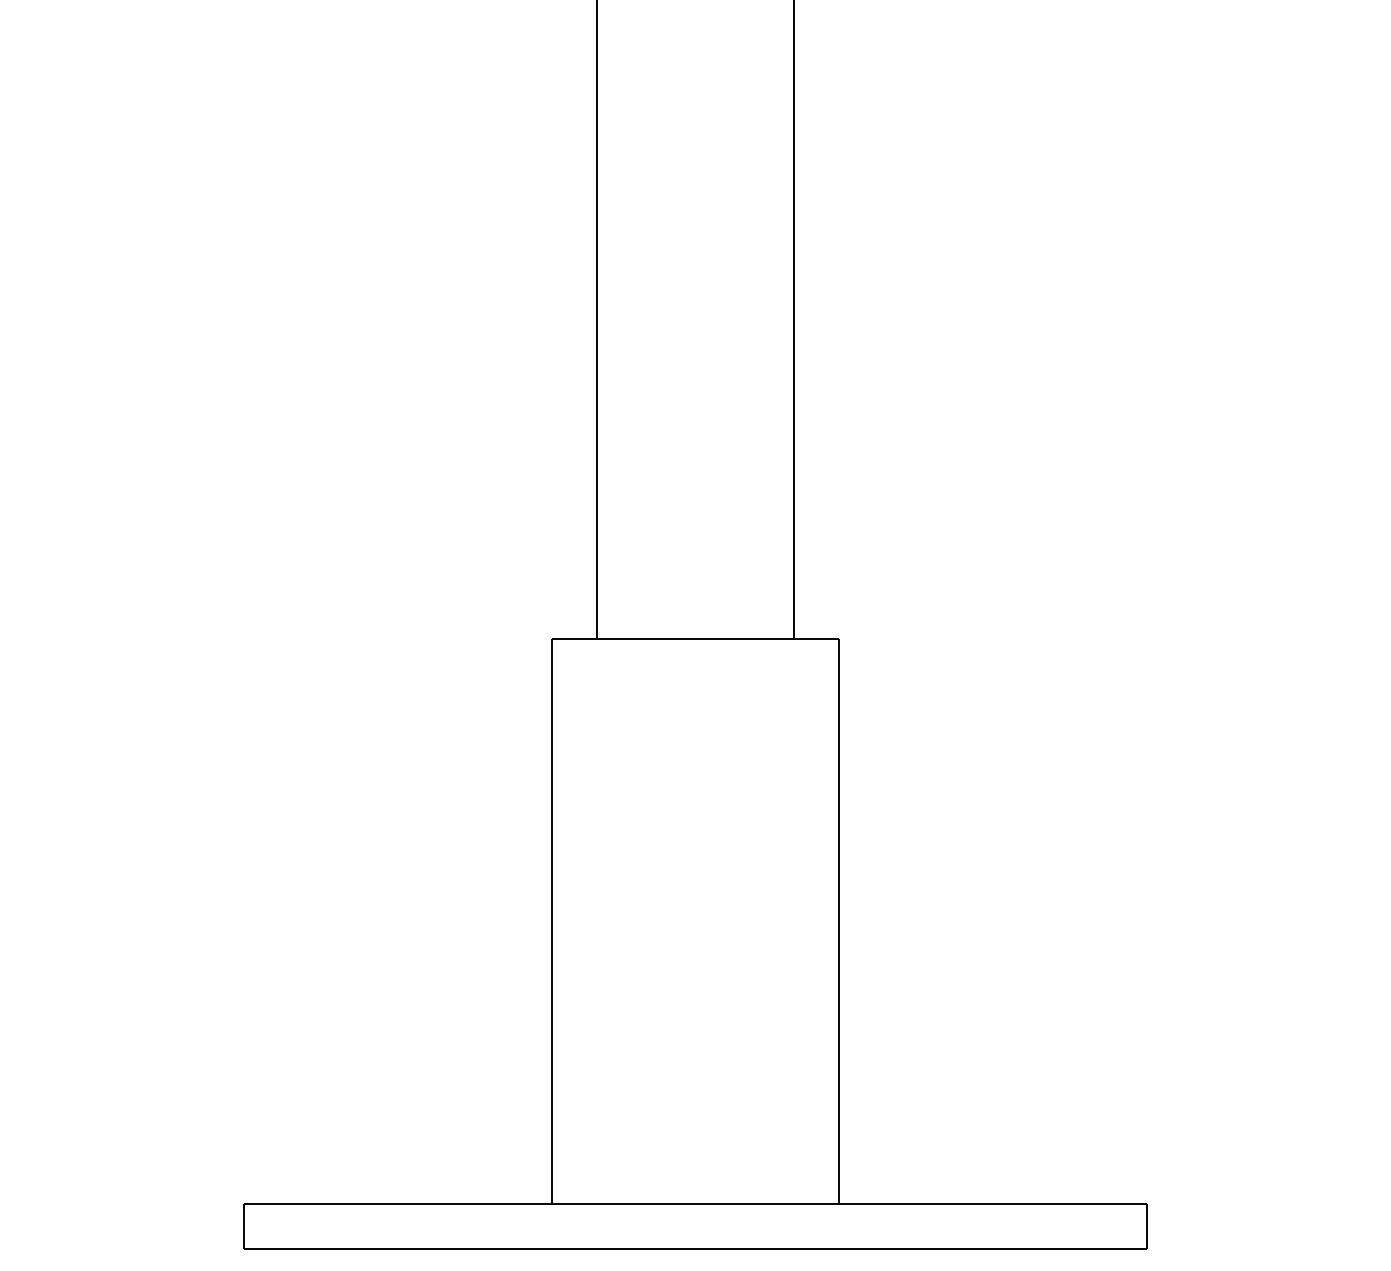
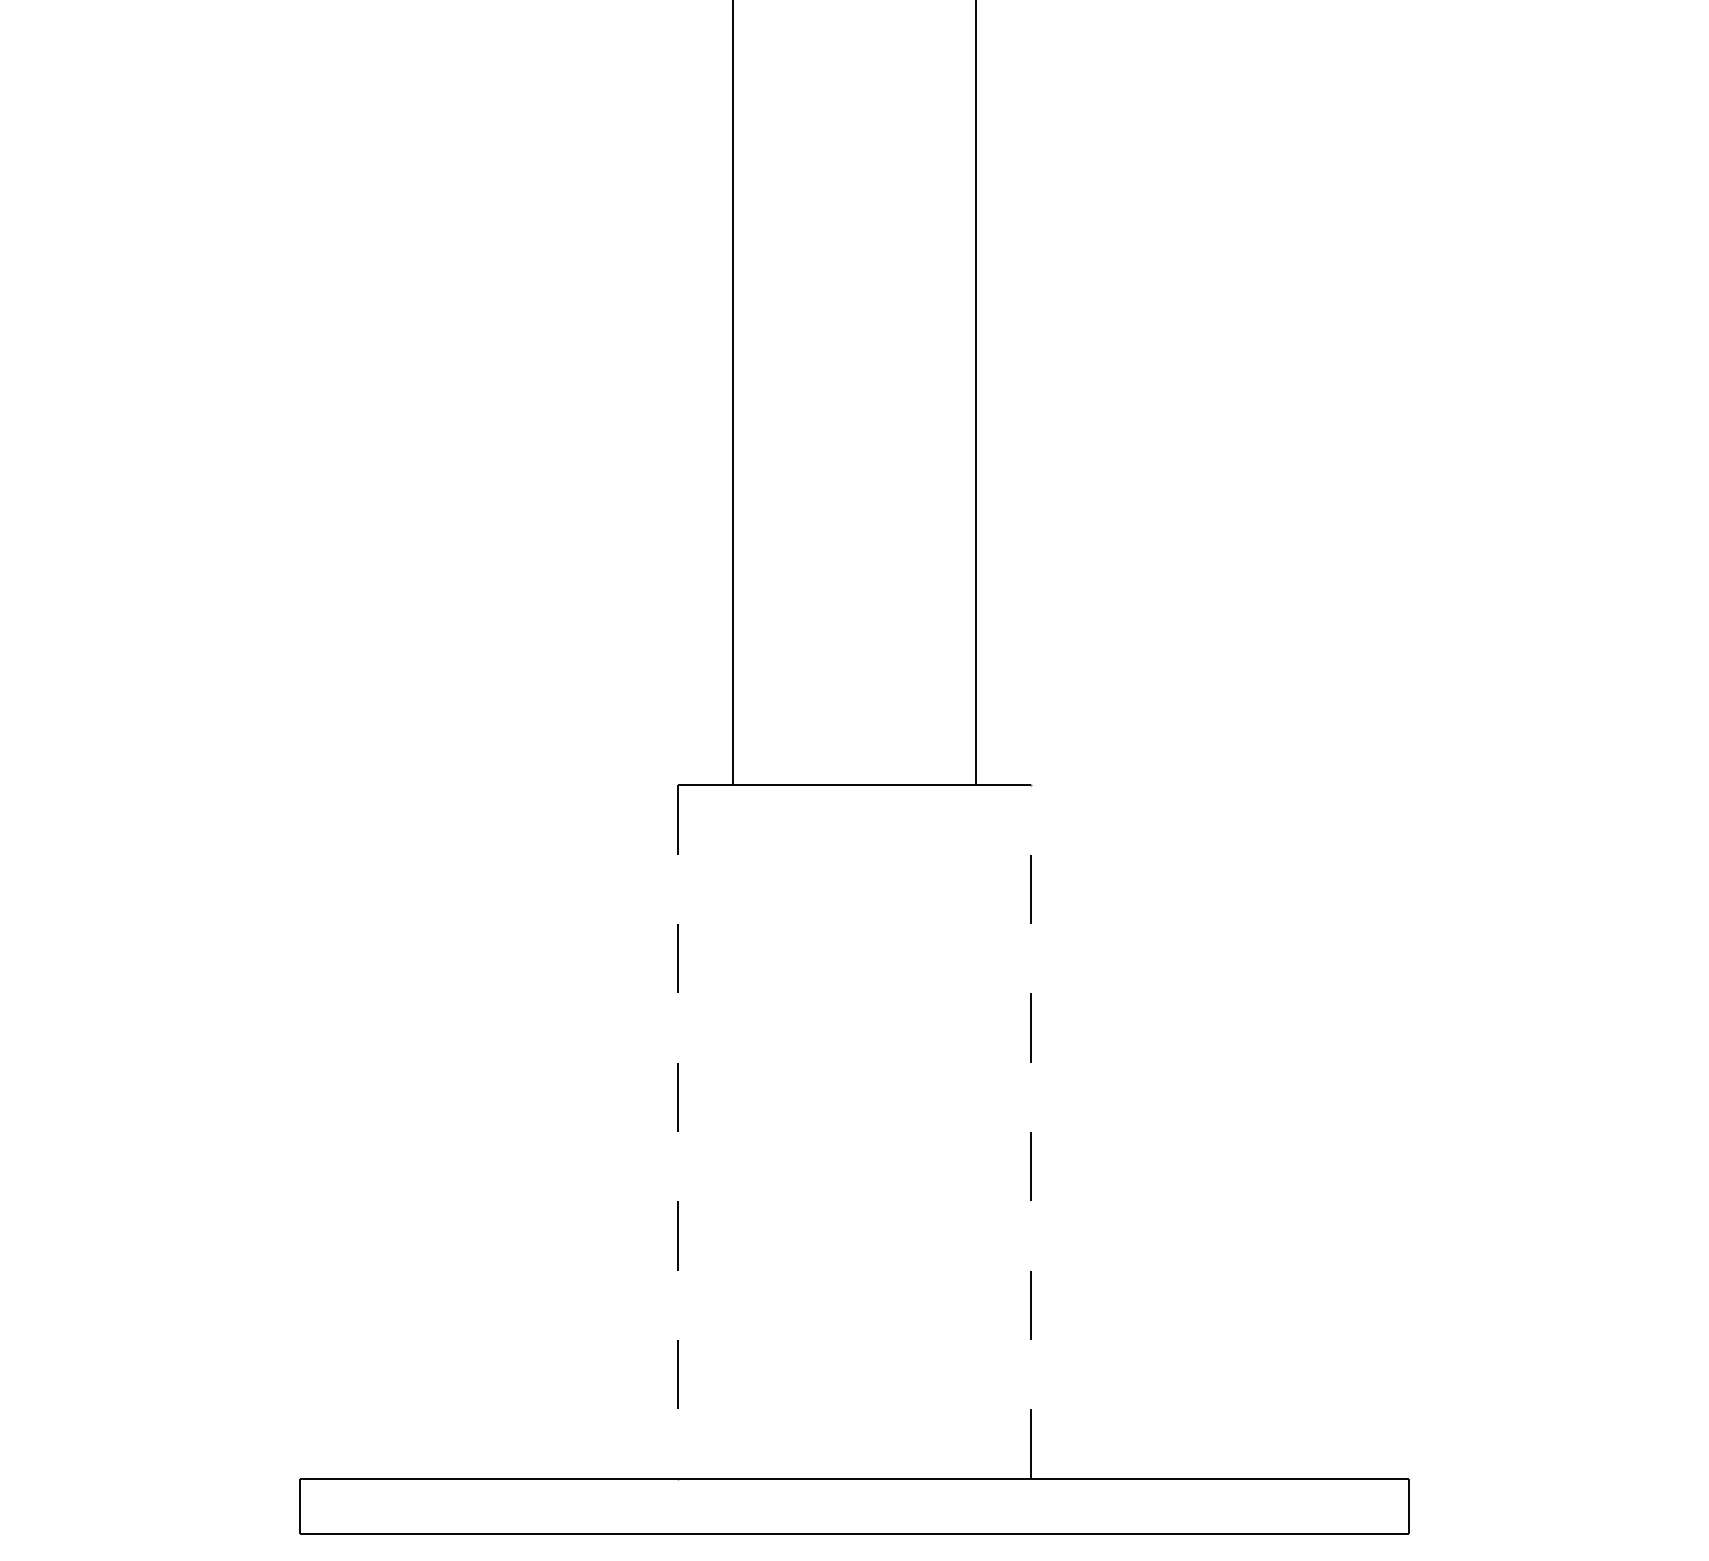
line: (551, 922) -> (677, 1132), solid -> dashed
line: (839, 922) -> (1031, 1132), solid -> dashed

